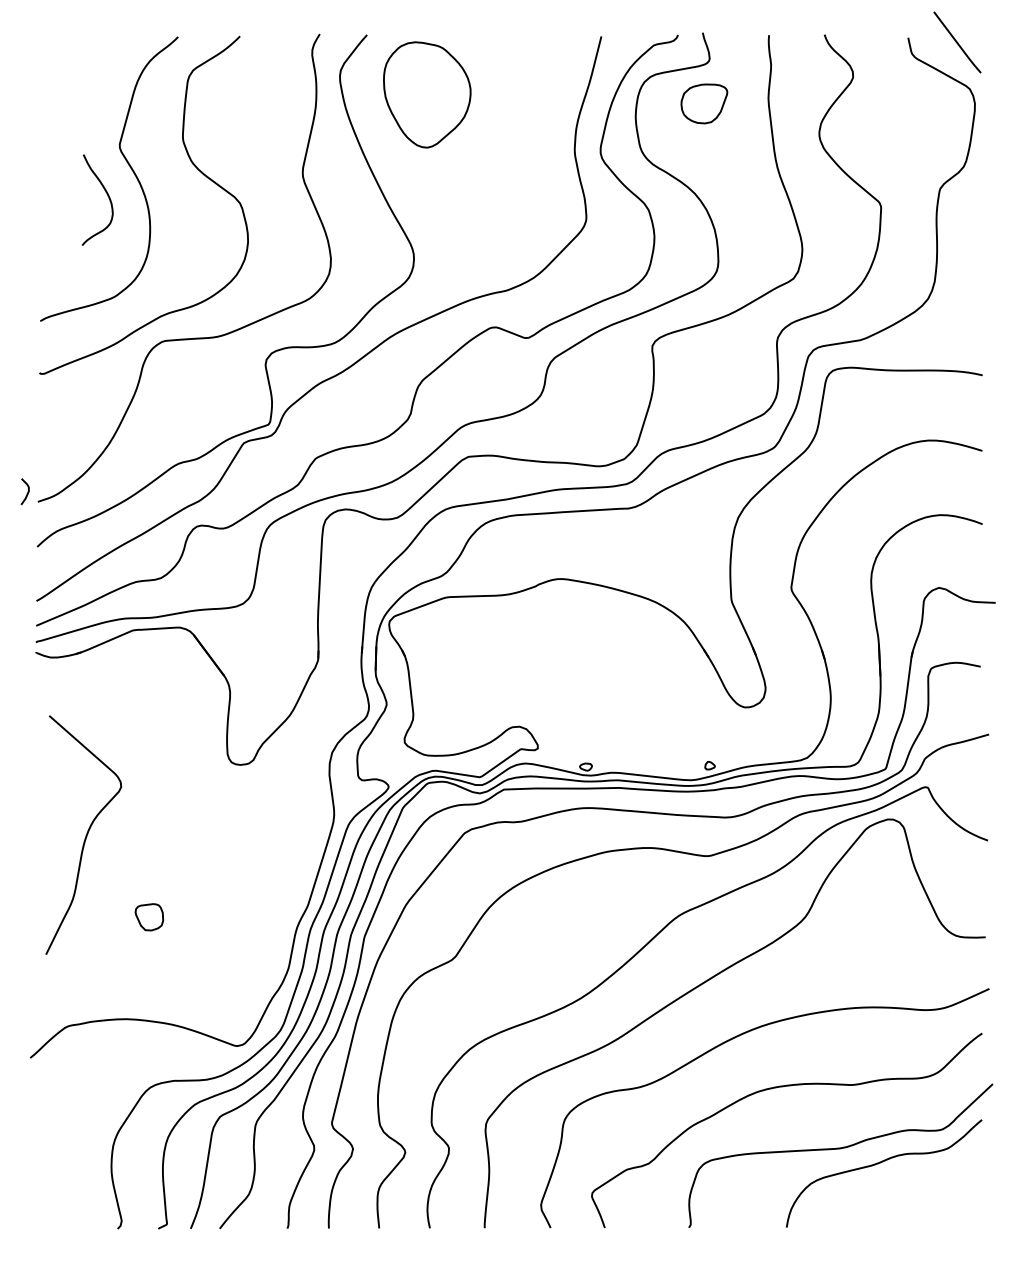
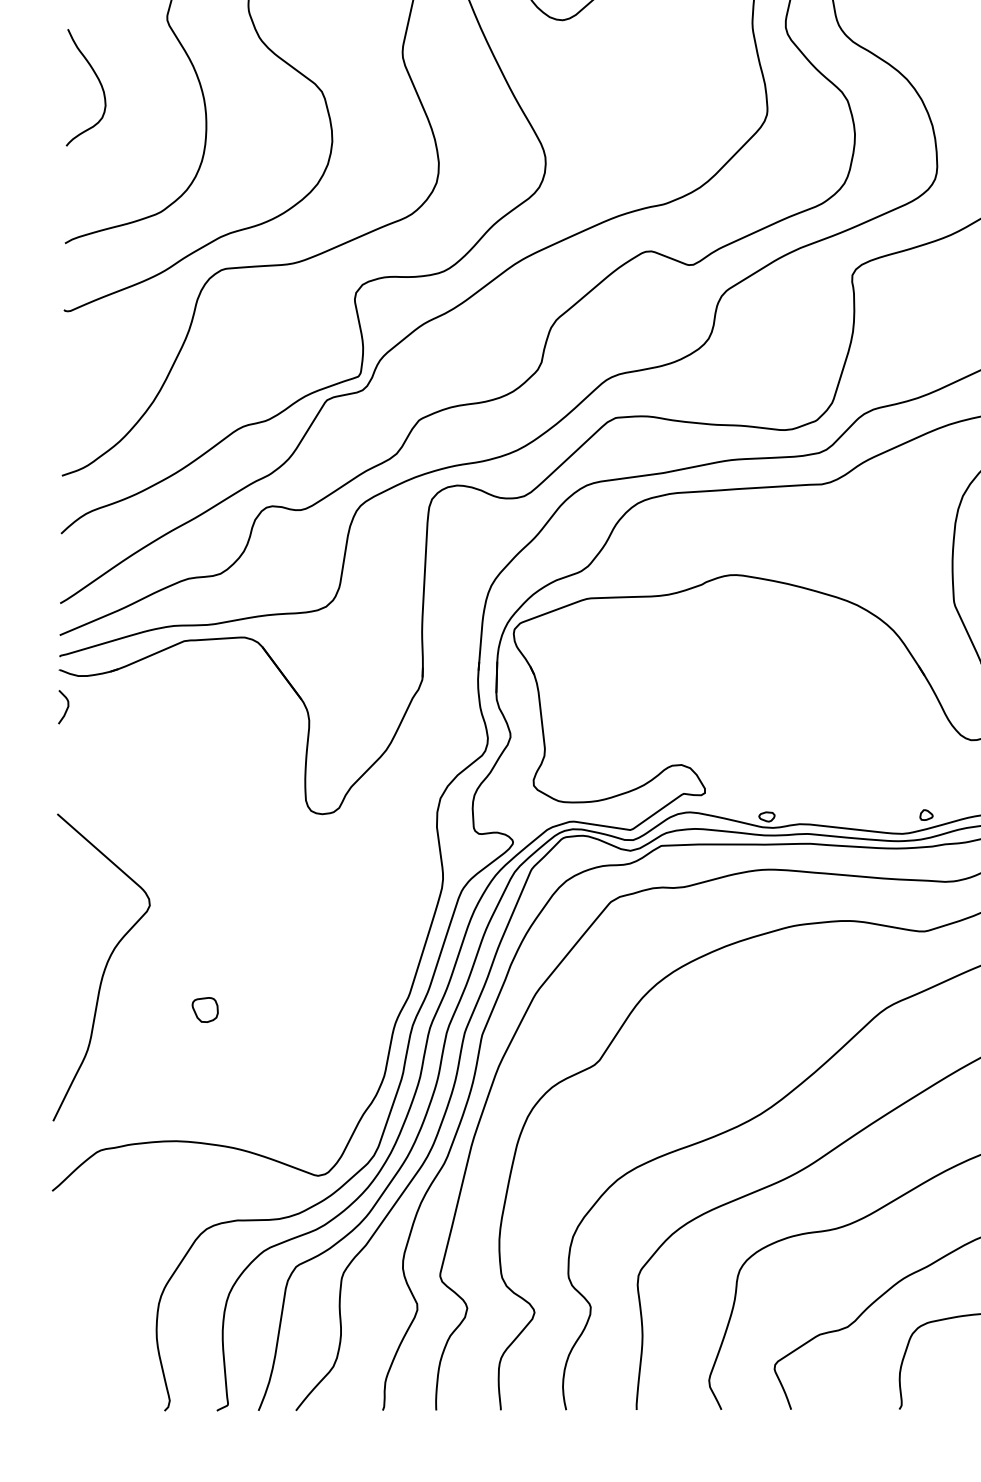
curve: (106, 194) -> (97, 80), moved
curve: (26, 493) -> (65, 709), moved
curve: (85, 835) -> (103, 967), moved
part: (148, 916) -> (204, 1009), size x0.71

